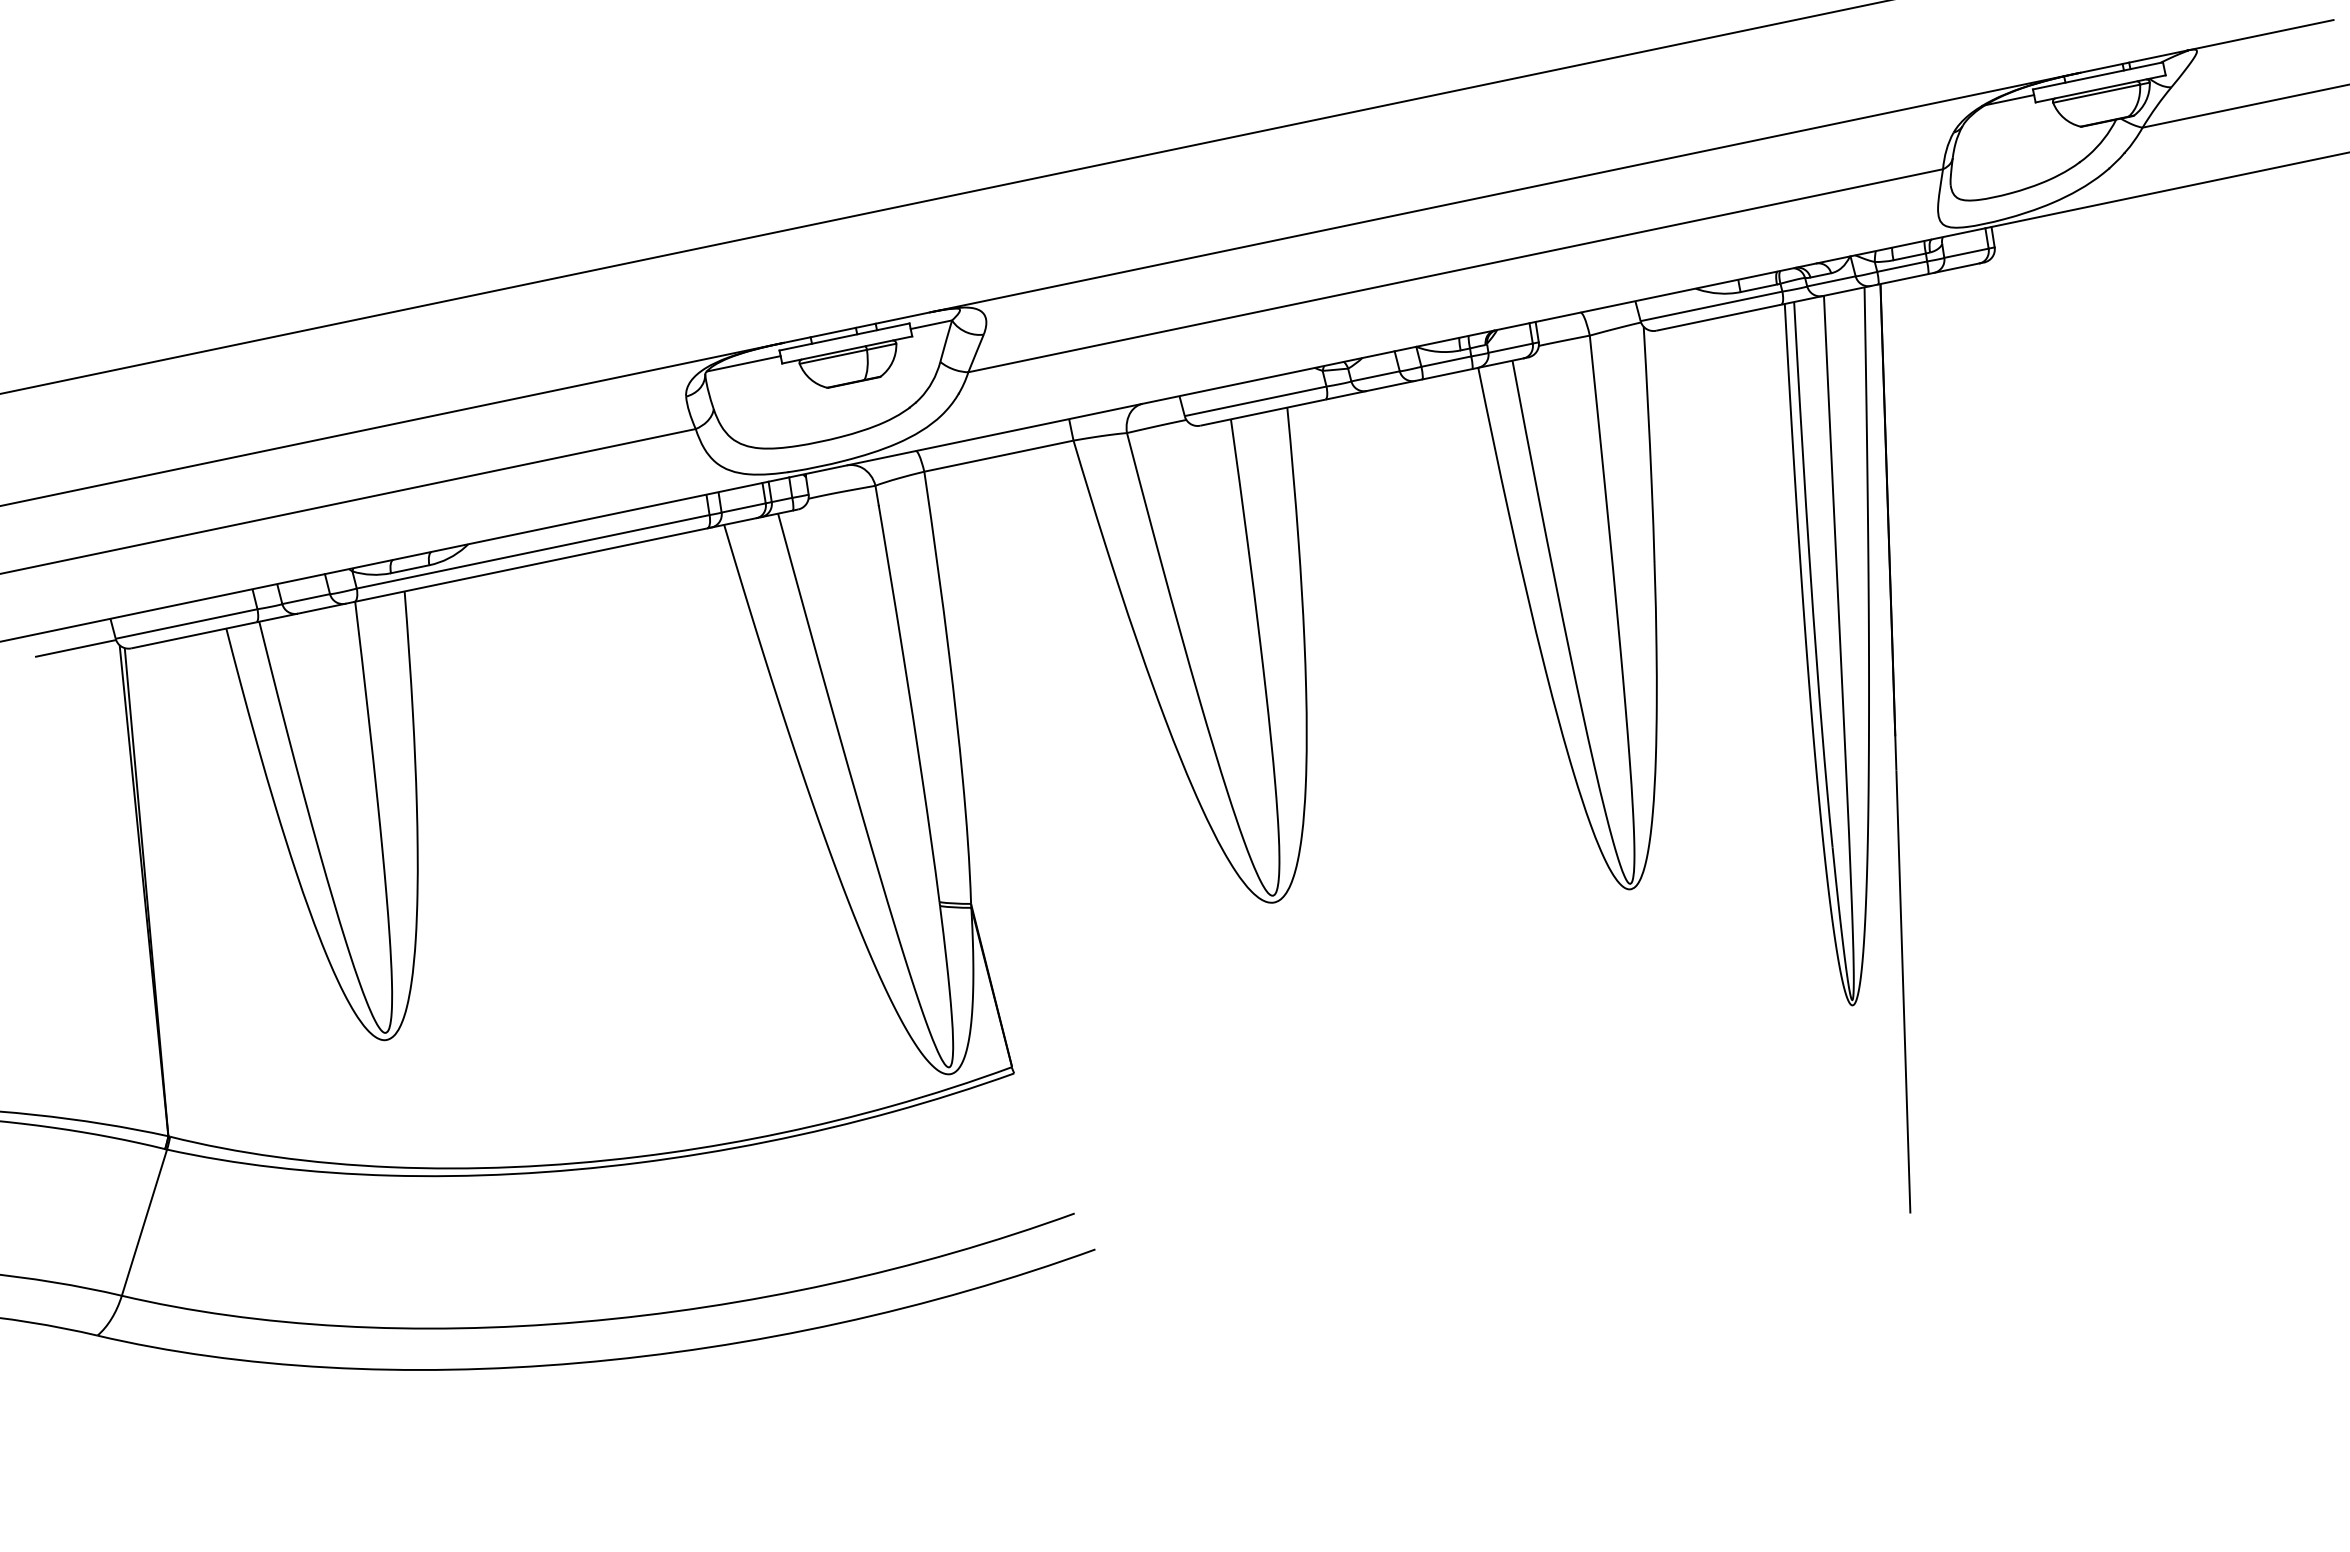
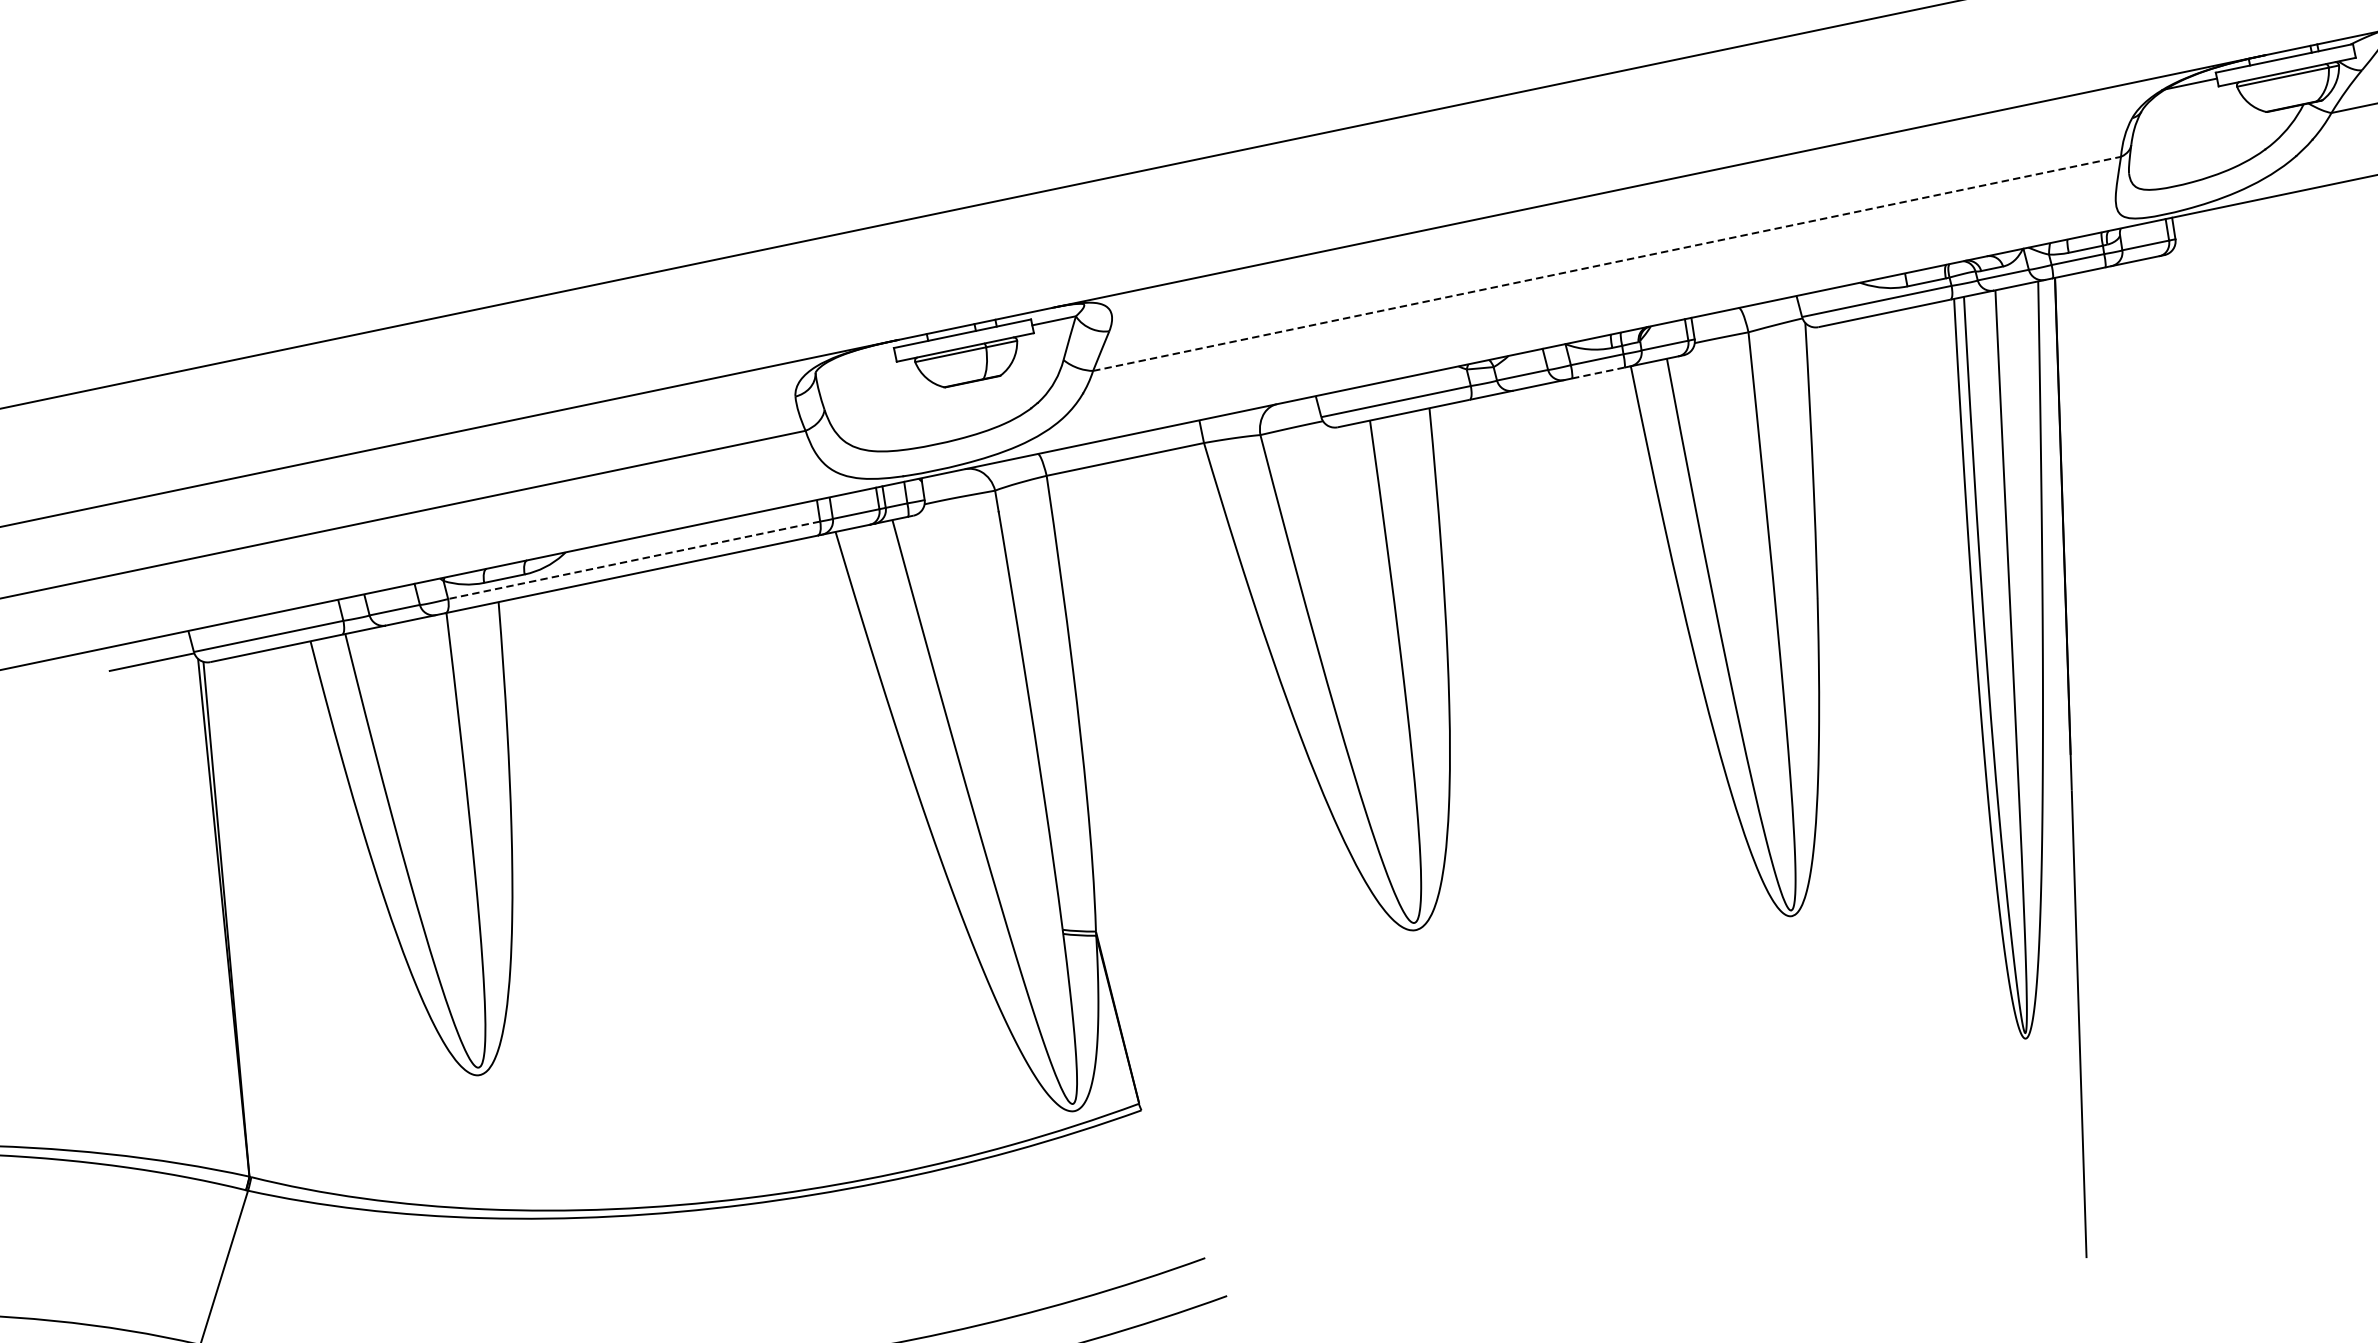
line: (1455, 270) -> (1606, 263), solid -> dashed
line: (743, 363) -> (855, 361), removed
line: (1447, 374) -> (1598, 373), solid -> dashed
line: (532, 551) -> (633, 559), solid -> dashed

